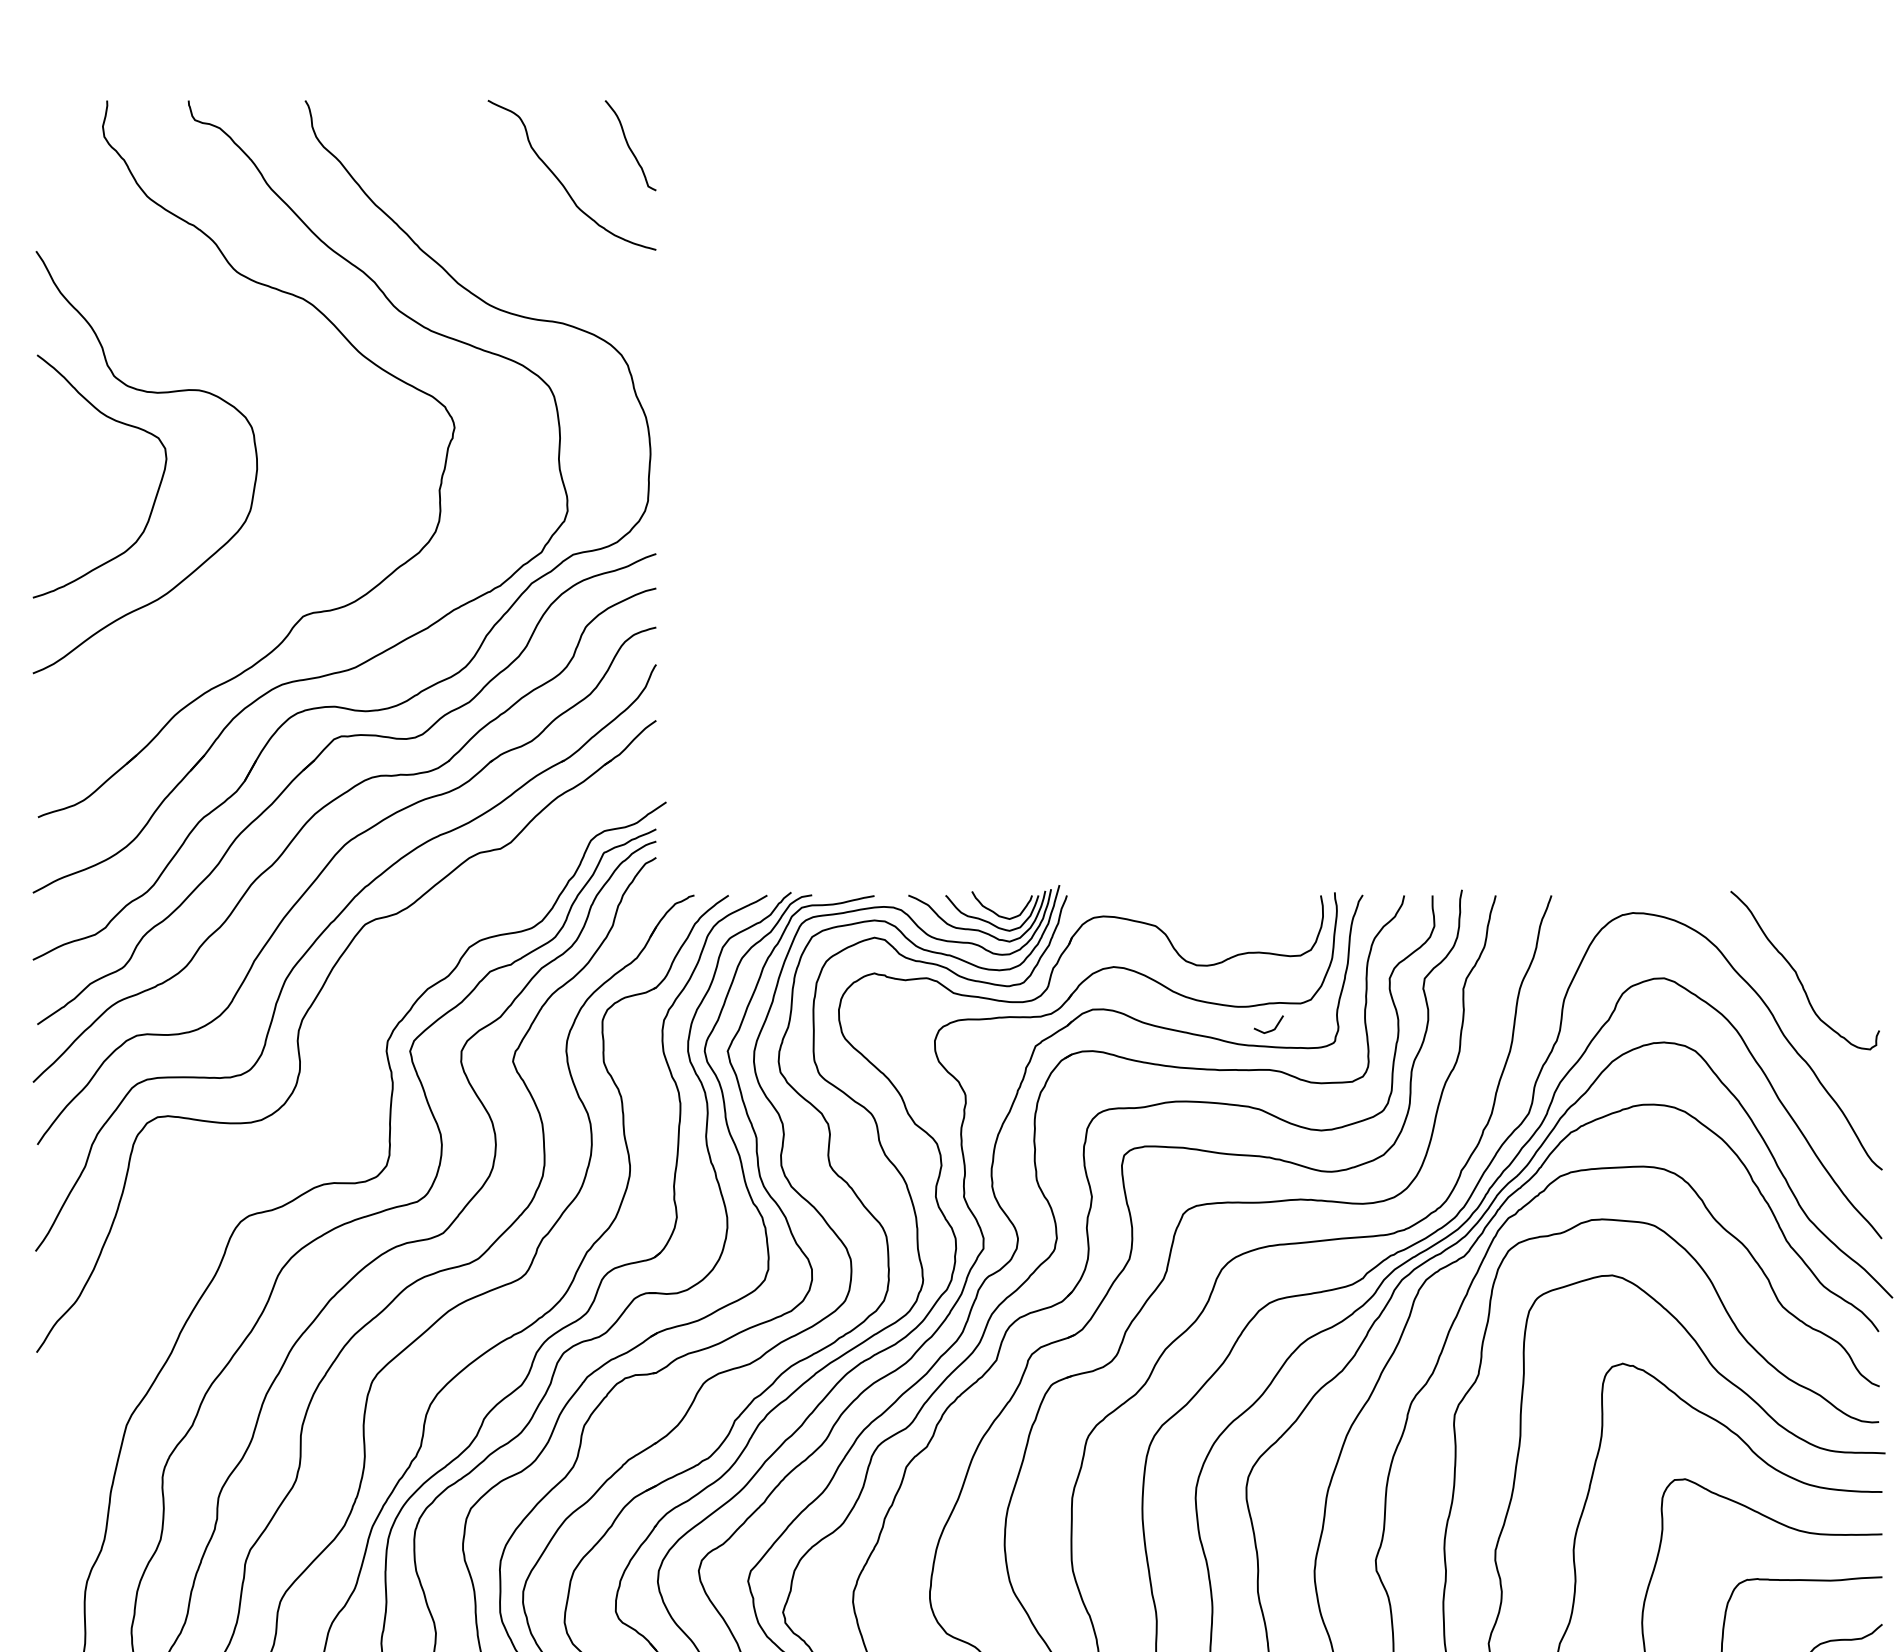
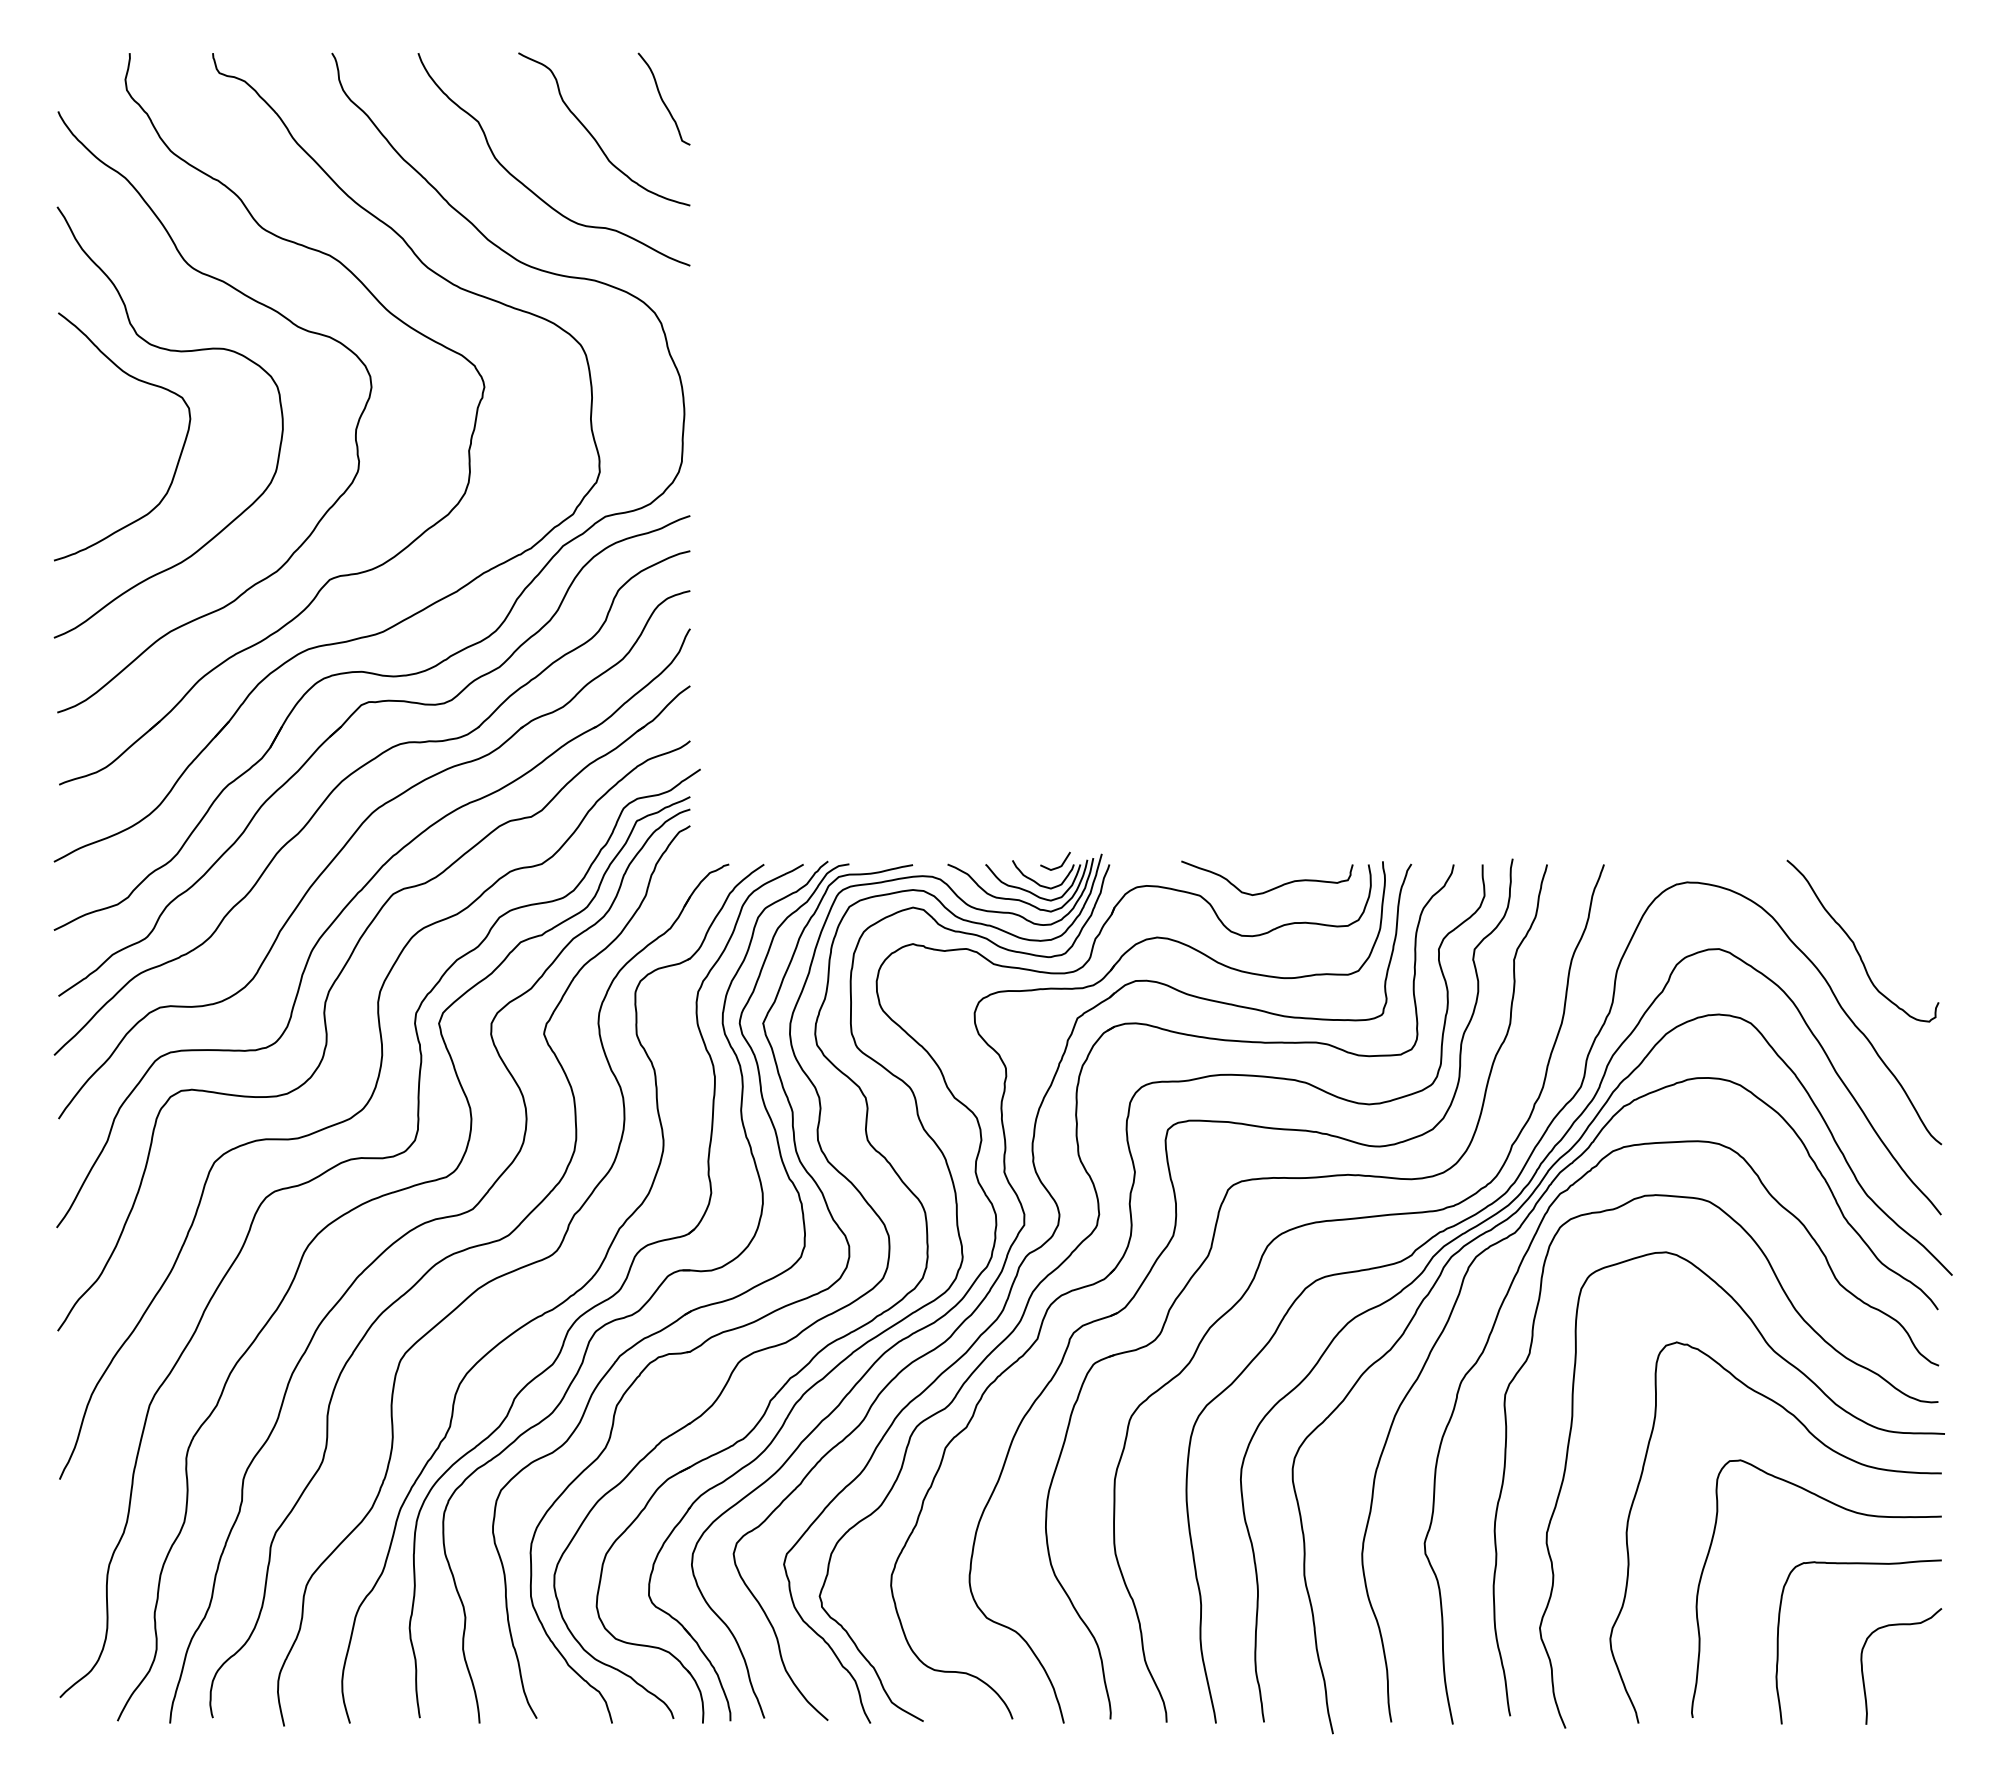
curve: (501, 235) -> (532, 190), added
curve: (241, 349) -> (266, 307), added
curve: (1225, 918) -> (1271, 888), added
line: (1270, 1029) -> (1057, 866), moved
curve: (340, 1131) -> (367, 1105), added

